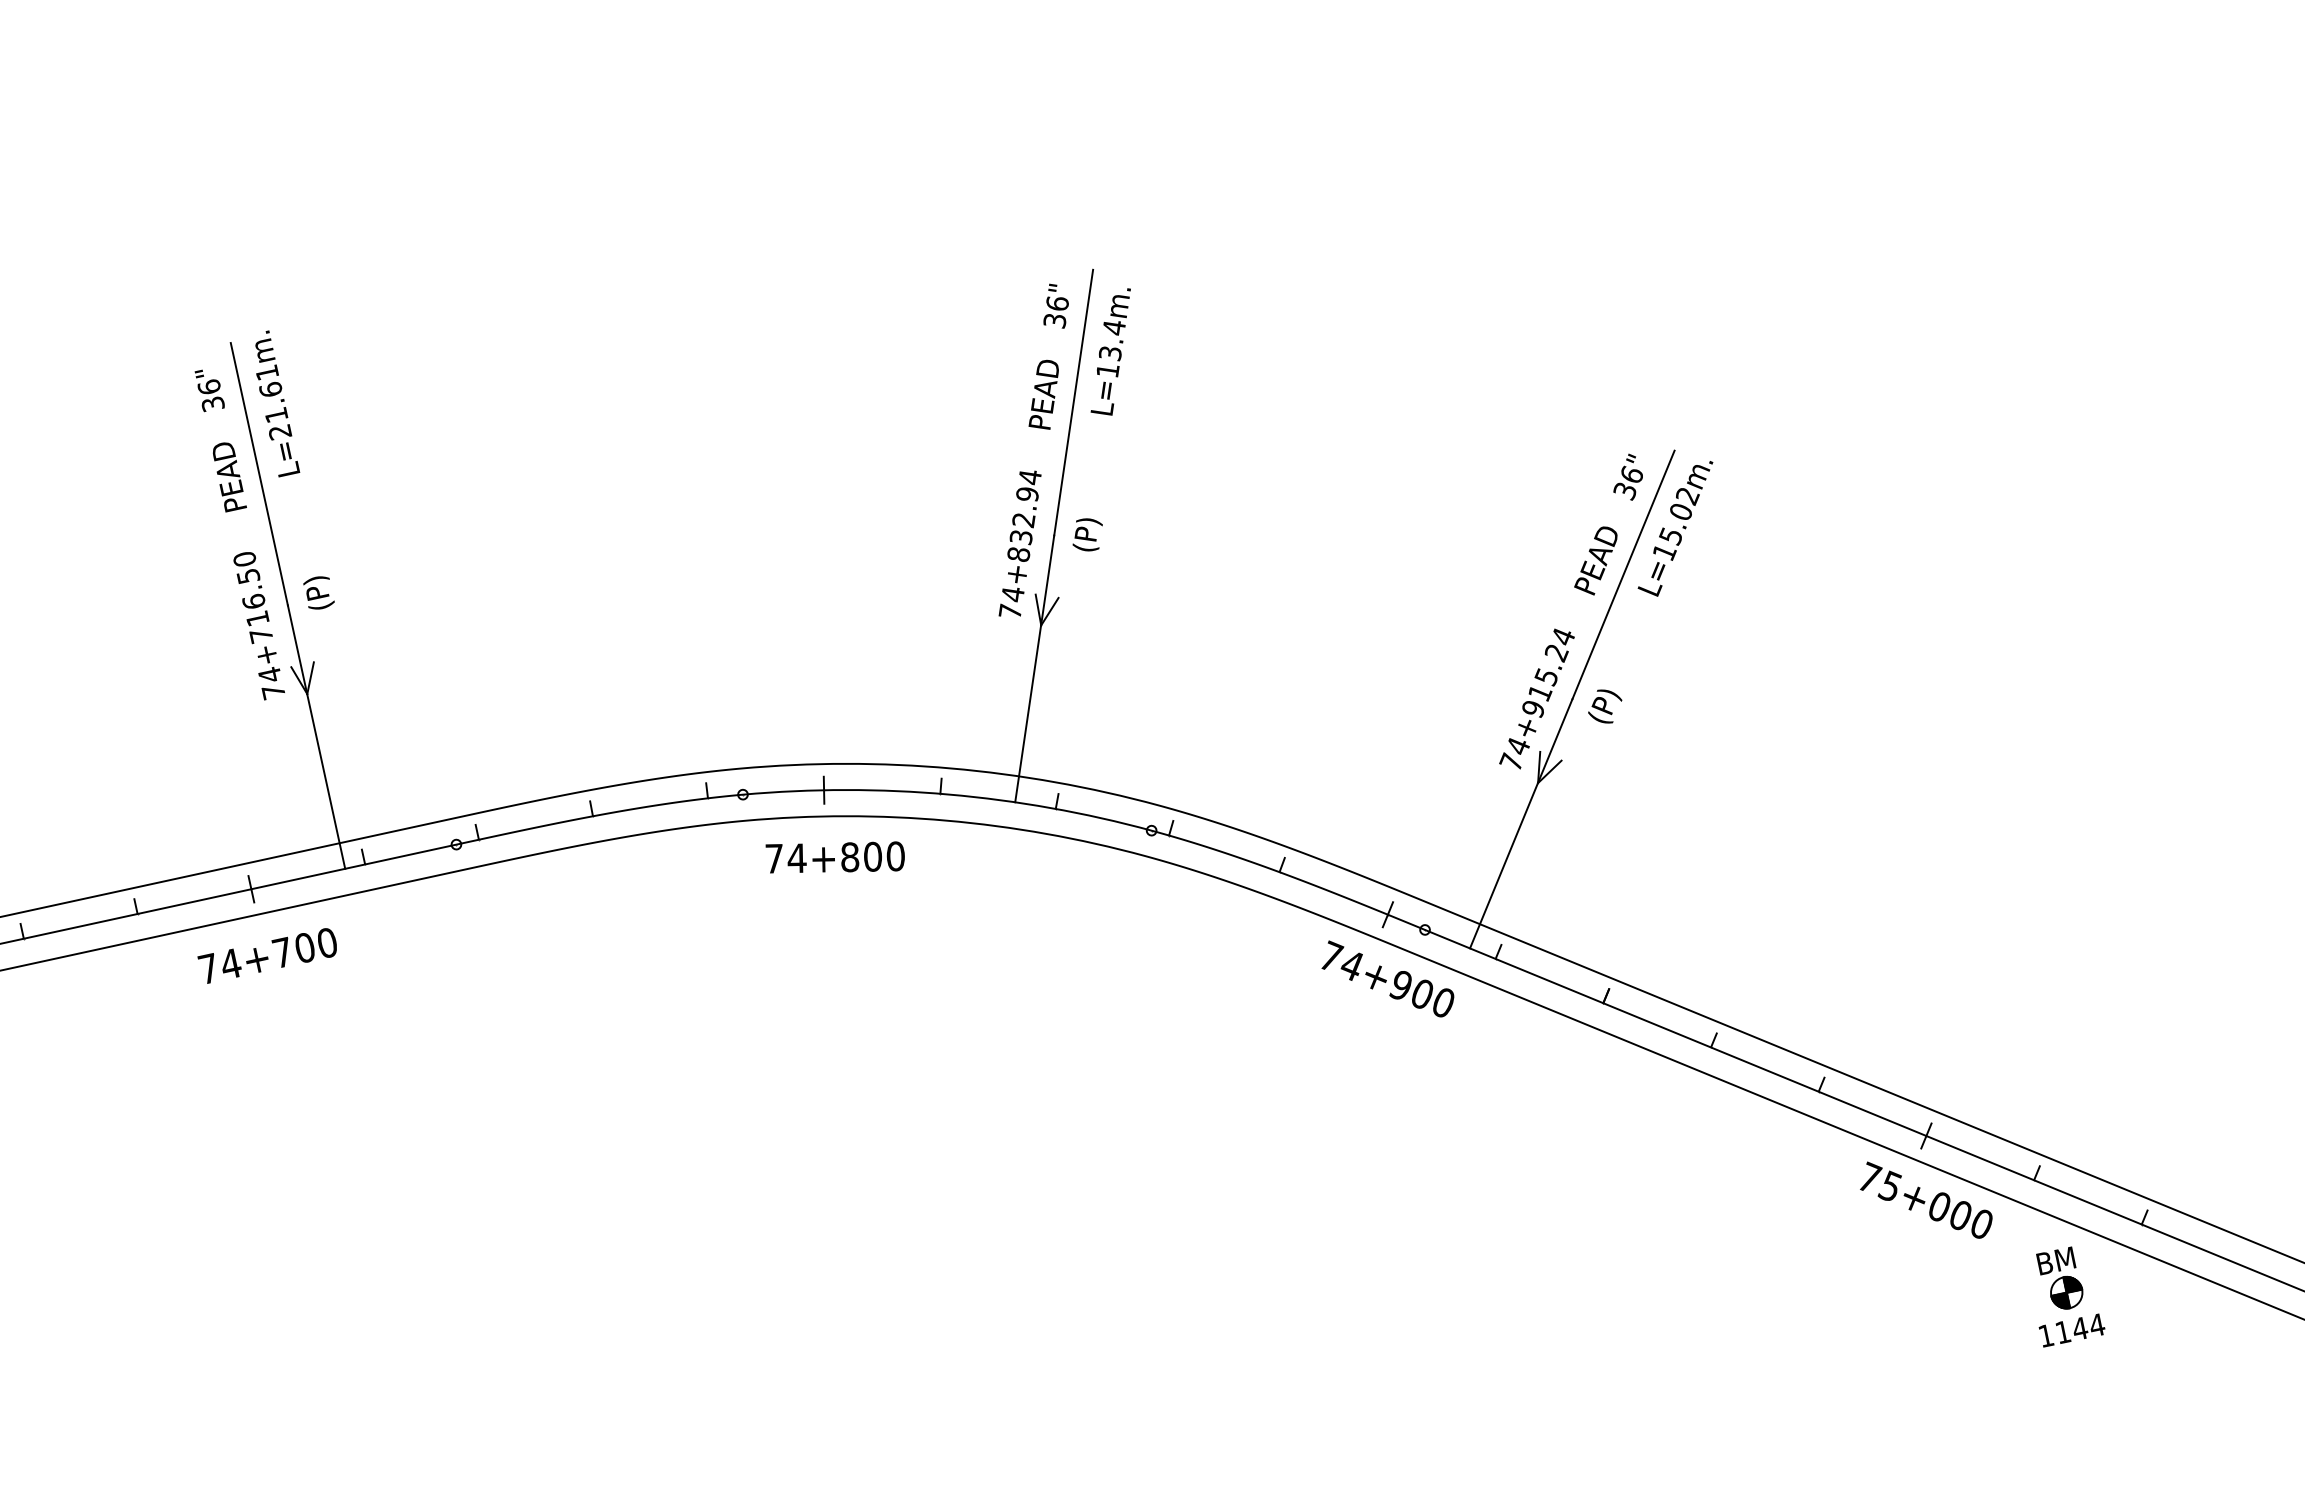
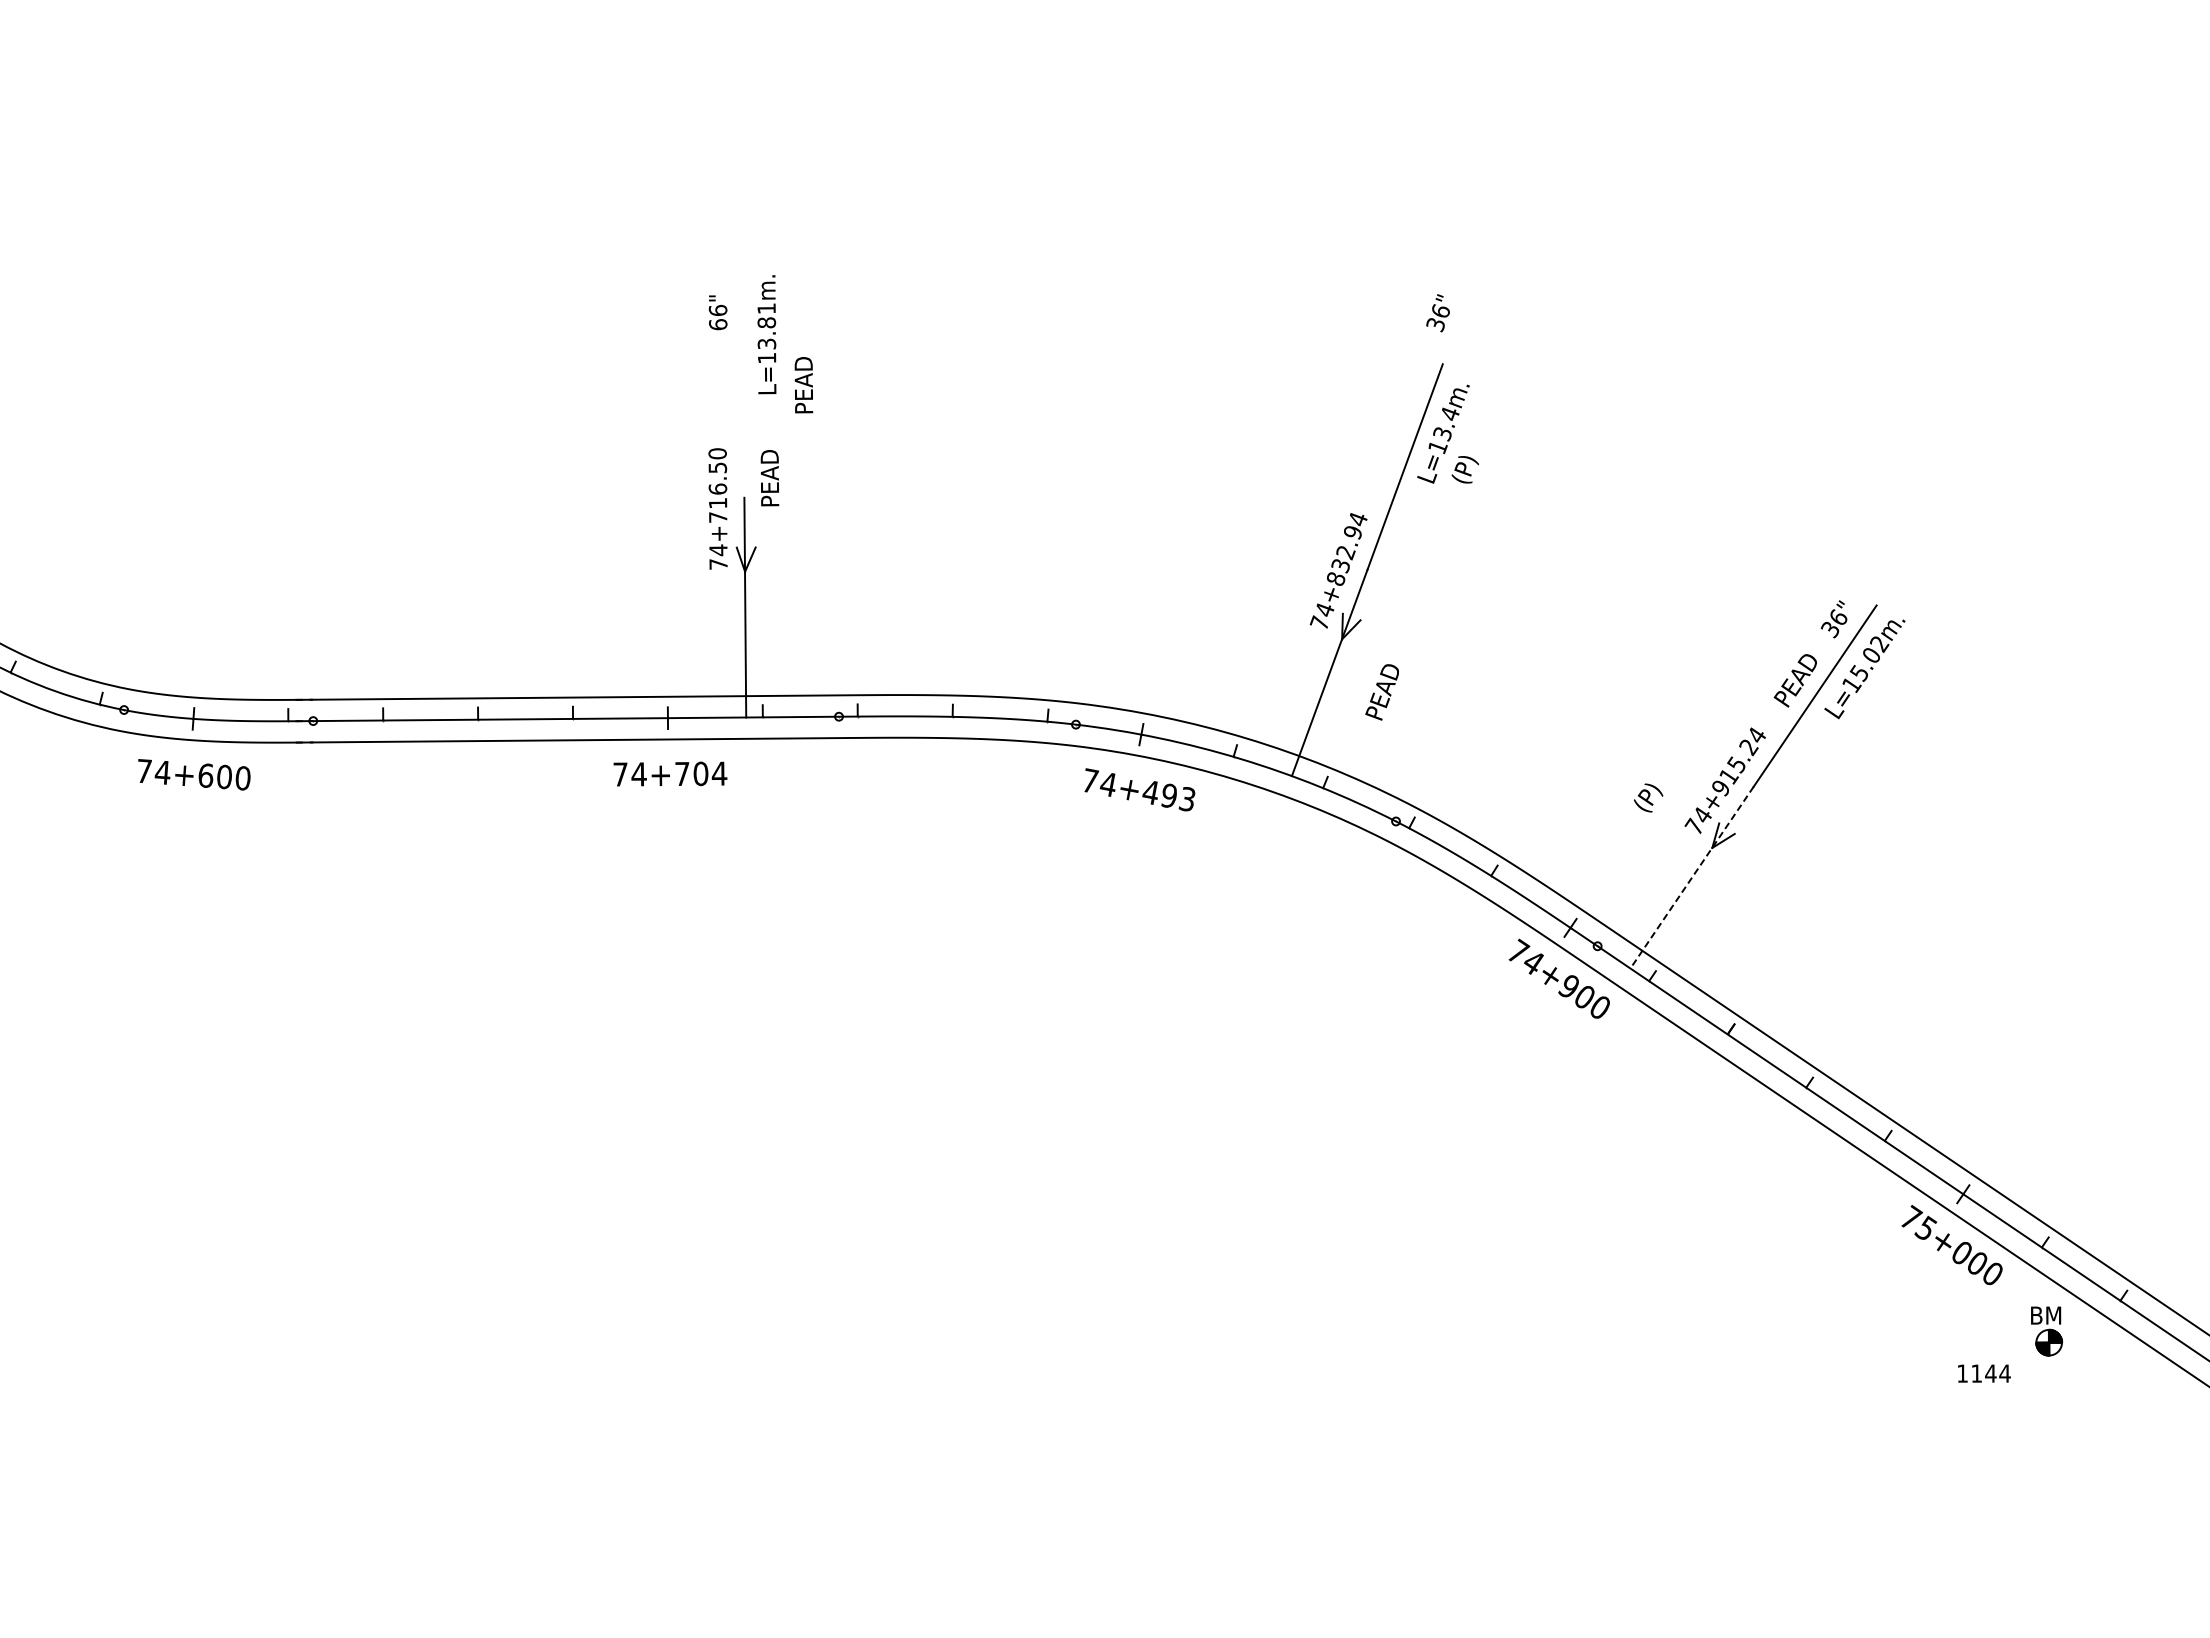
text: (1054, 307) -> (1437, 313), moved
text: (1042, 396) -> (1381, 692), moved
text: (213, 403) -> (718, 324), 36" -> 66"
text: (274, 411) -> (766, 340), L=21.61m. -> L=13.81m.
line: (259, 473) -> (743, 387), removed
text: (228, 477) -> (803, 385), moved
text: (1086, 534) -> (1464, 469), moved
text: (315, 575) -> (771, 478), (P) -> PEAD
text: (1604, 705) -> (1648, 797), moved
line: (1521, 823) -> (1692, 877), solid -> dashed
text: (871, 856) -> (1168, 795), 74+800 -> 74+493
text: (327, 942) -> (719, 773), 74+700 -> 74+704
text: (2072, 1330) -> (1984, 1373), moved

